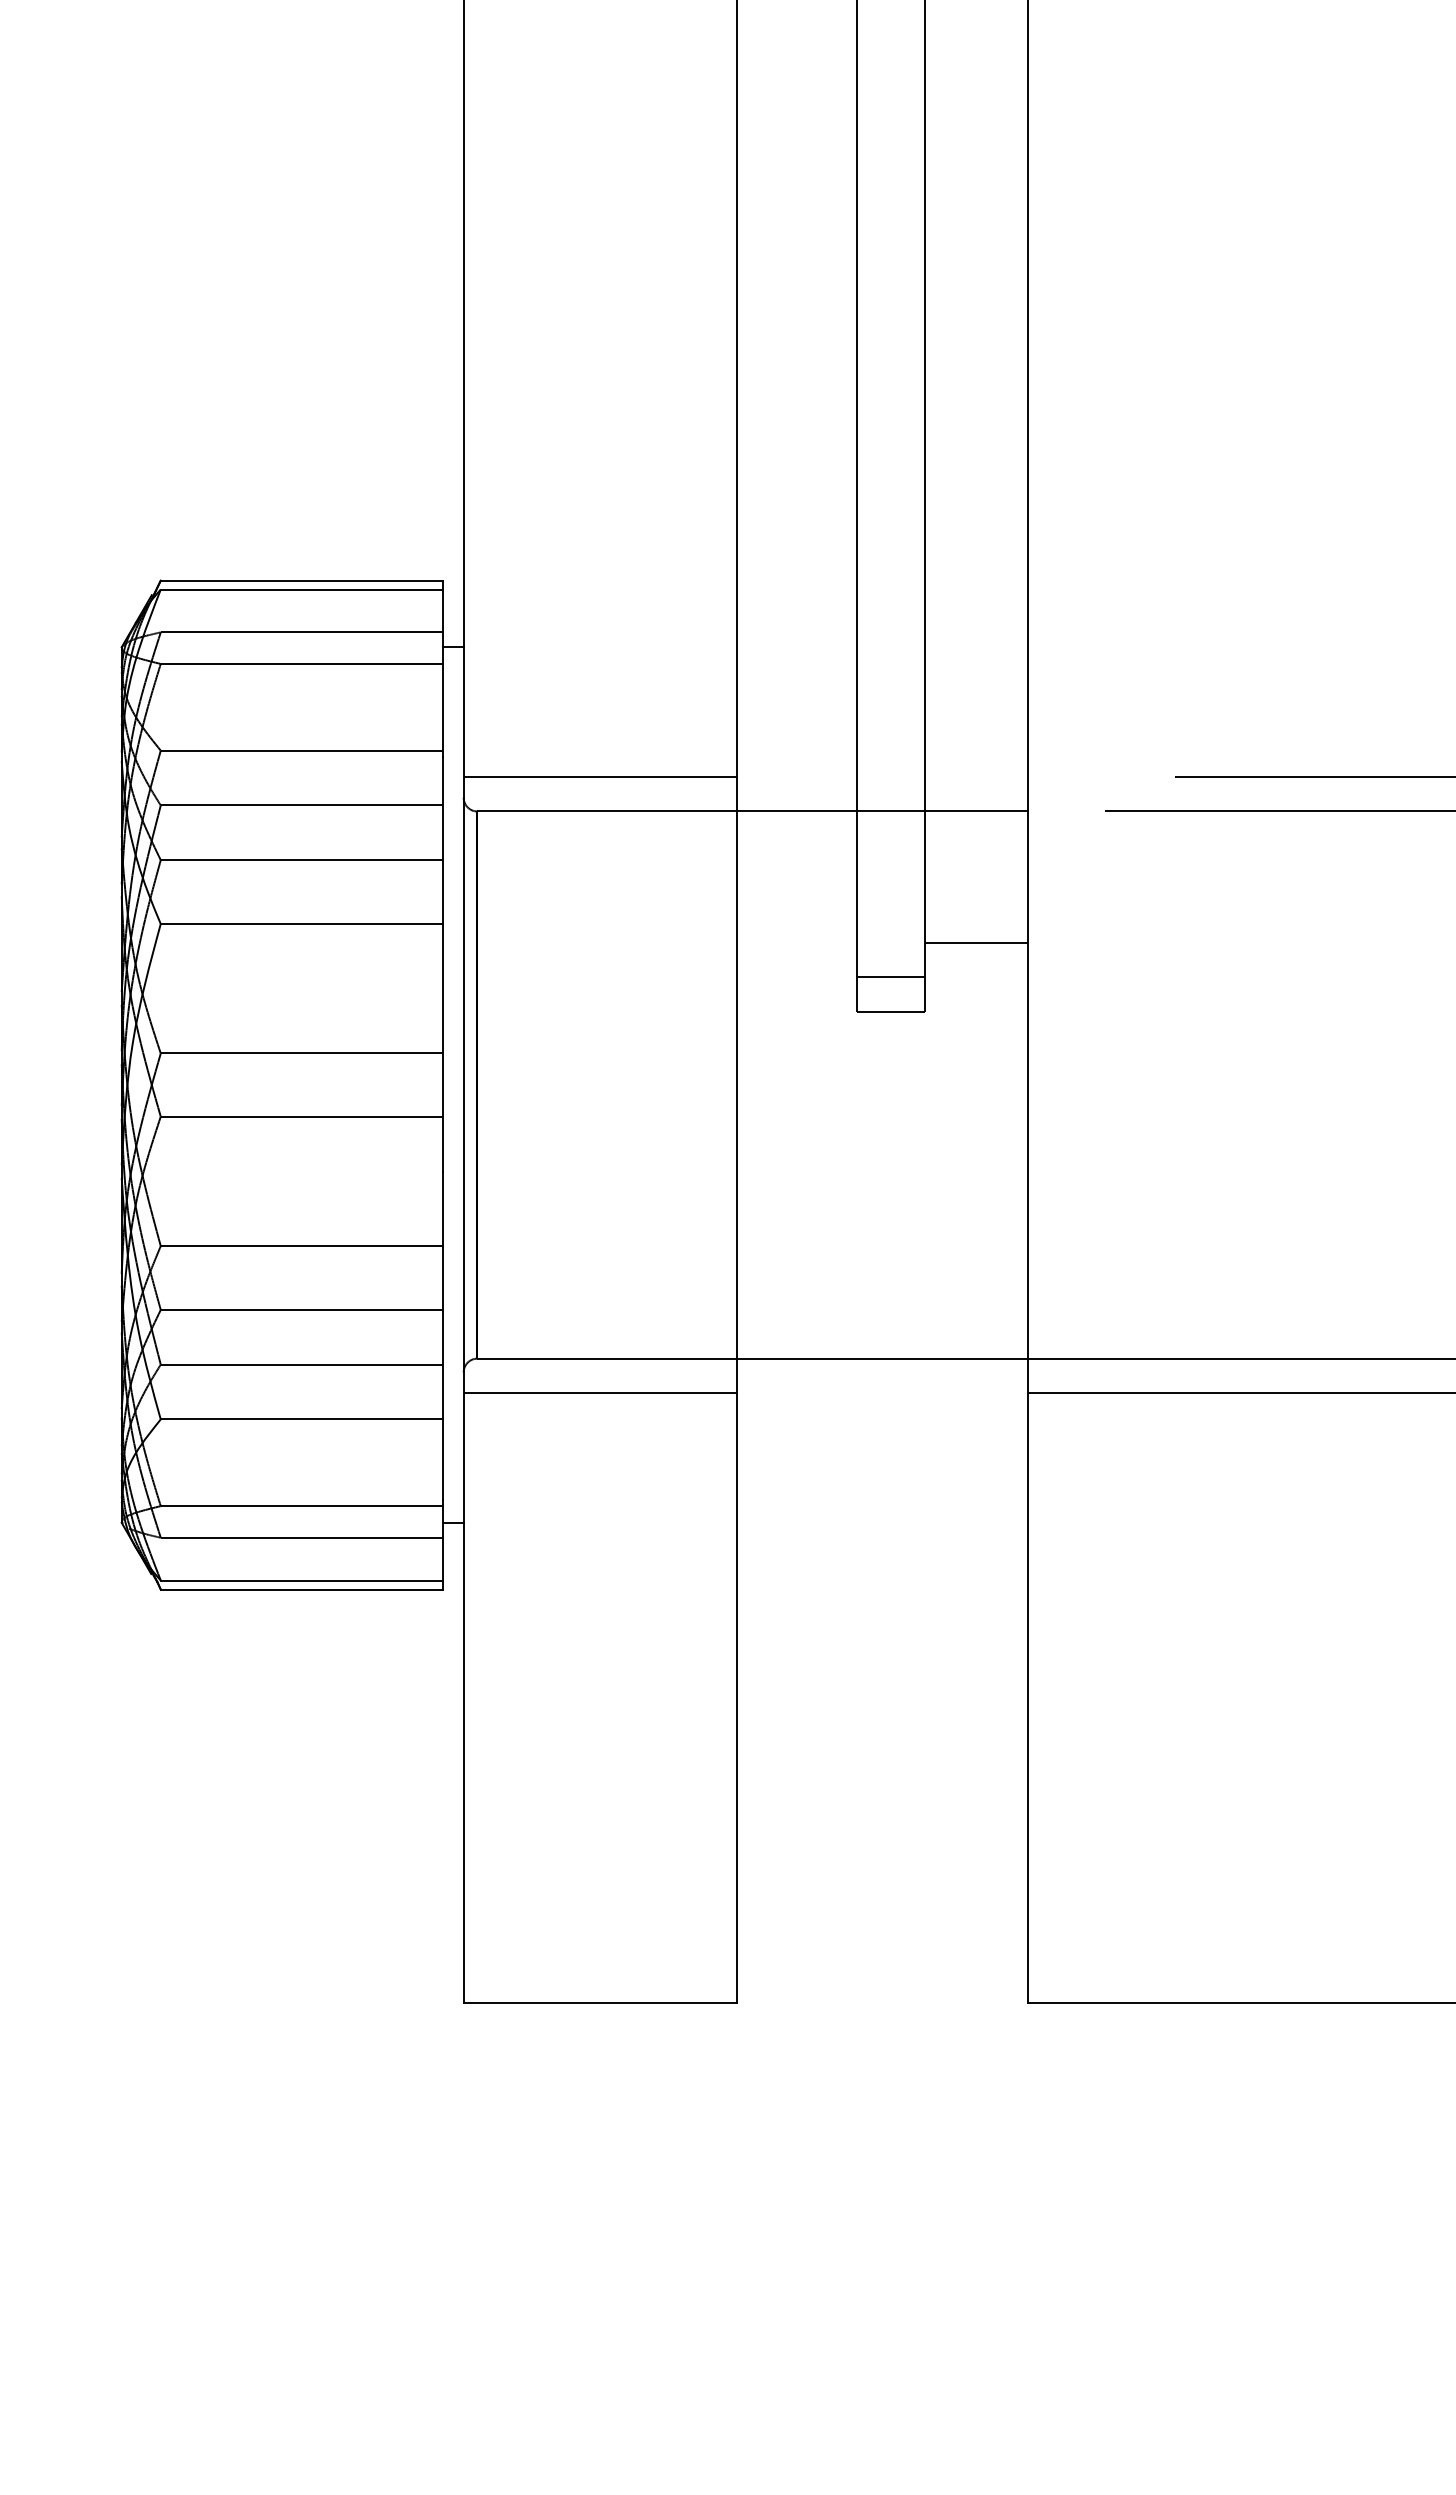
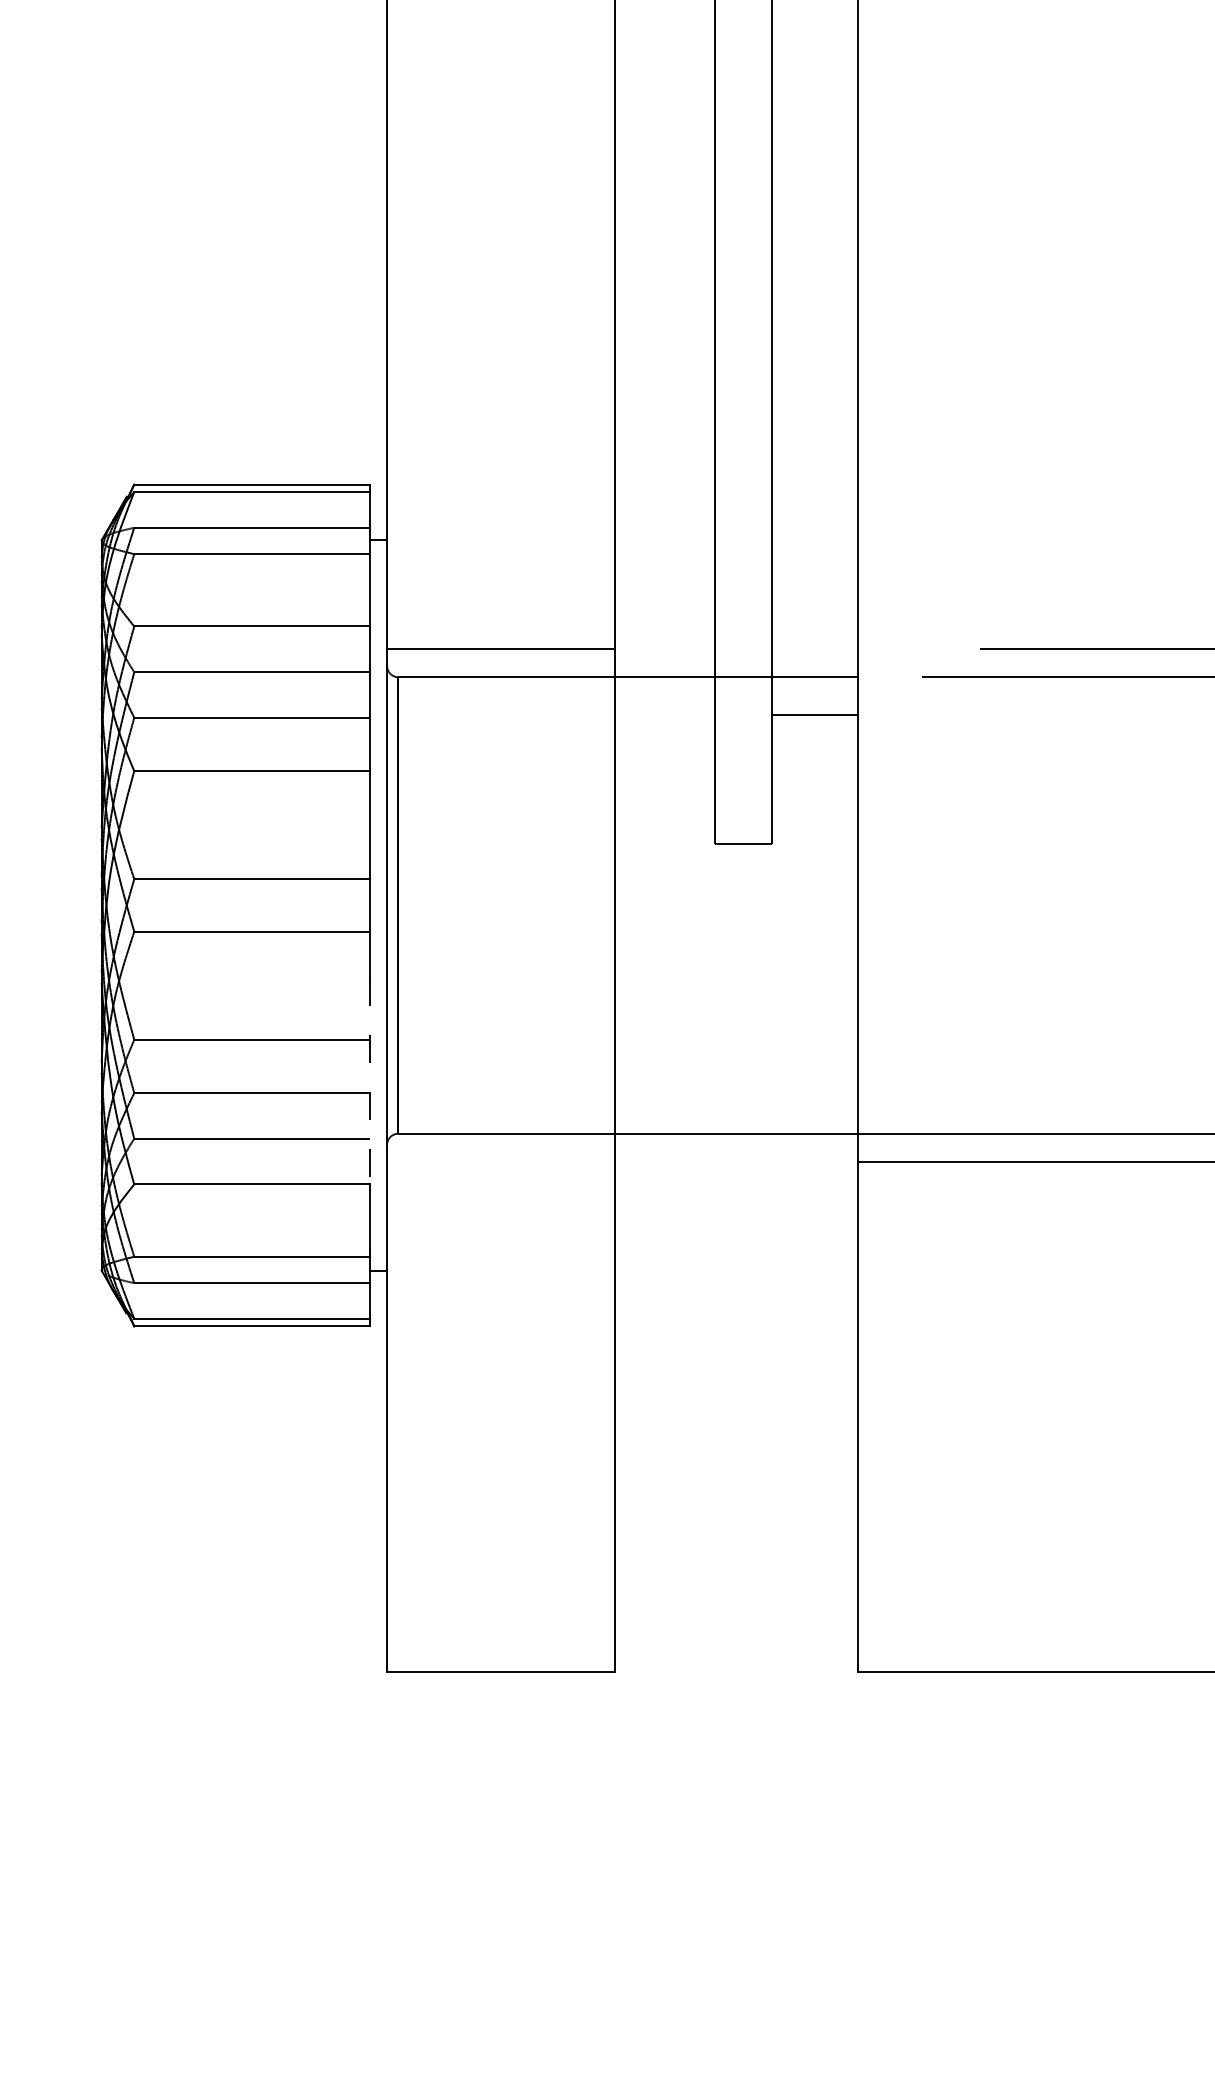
line: (976, 943) -> (814, 714), moved
line: (890, 976) -> (743, 814), removed
line: (443, 1295) -> (370, 1081), solid -> dashed
line: (600, 1392) -> (501, 1161), removed

